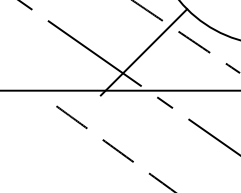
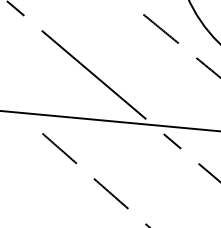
line: (143, 52) -> (152, 79), removed

